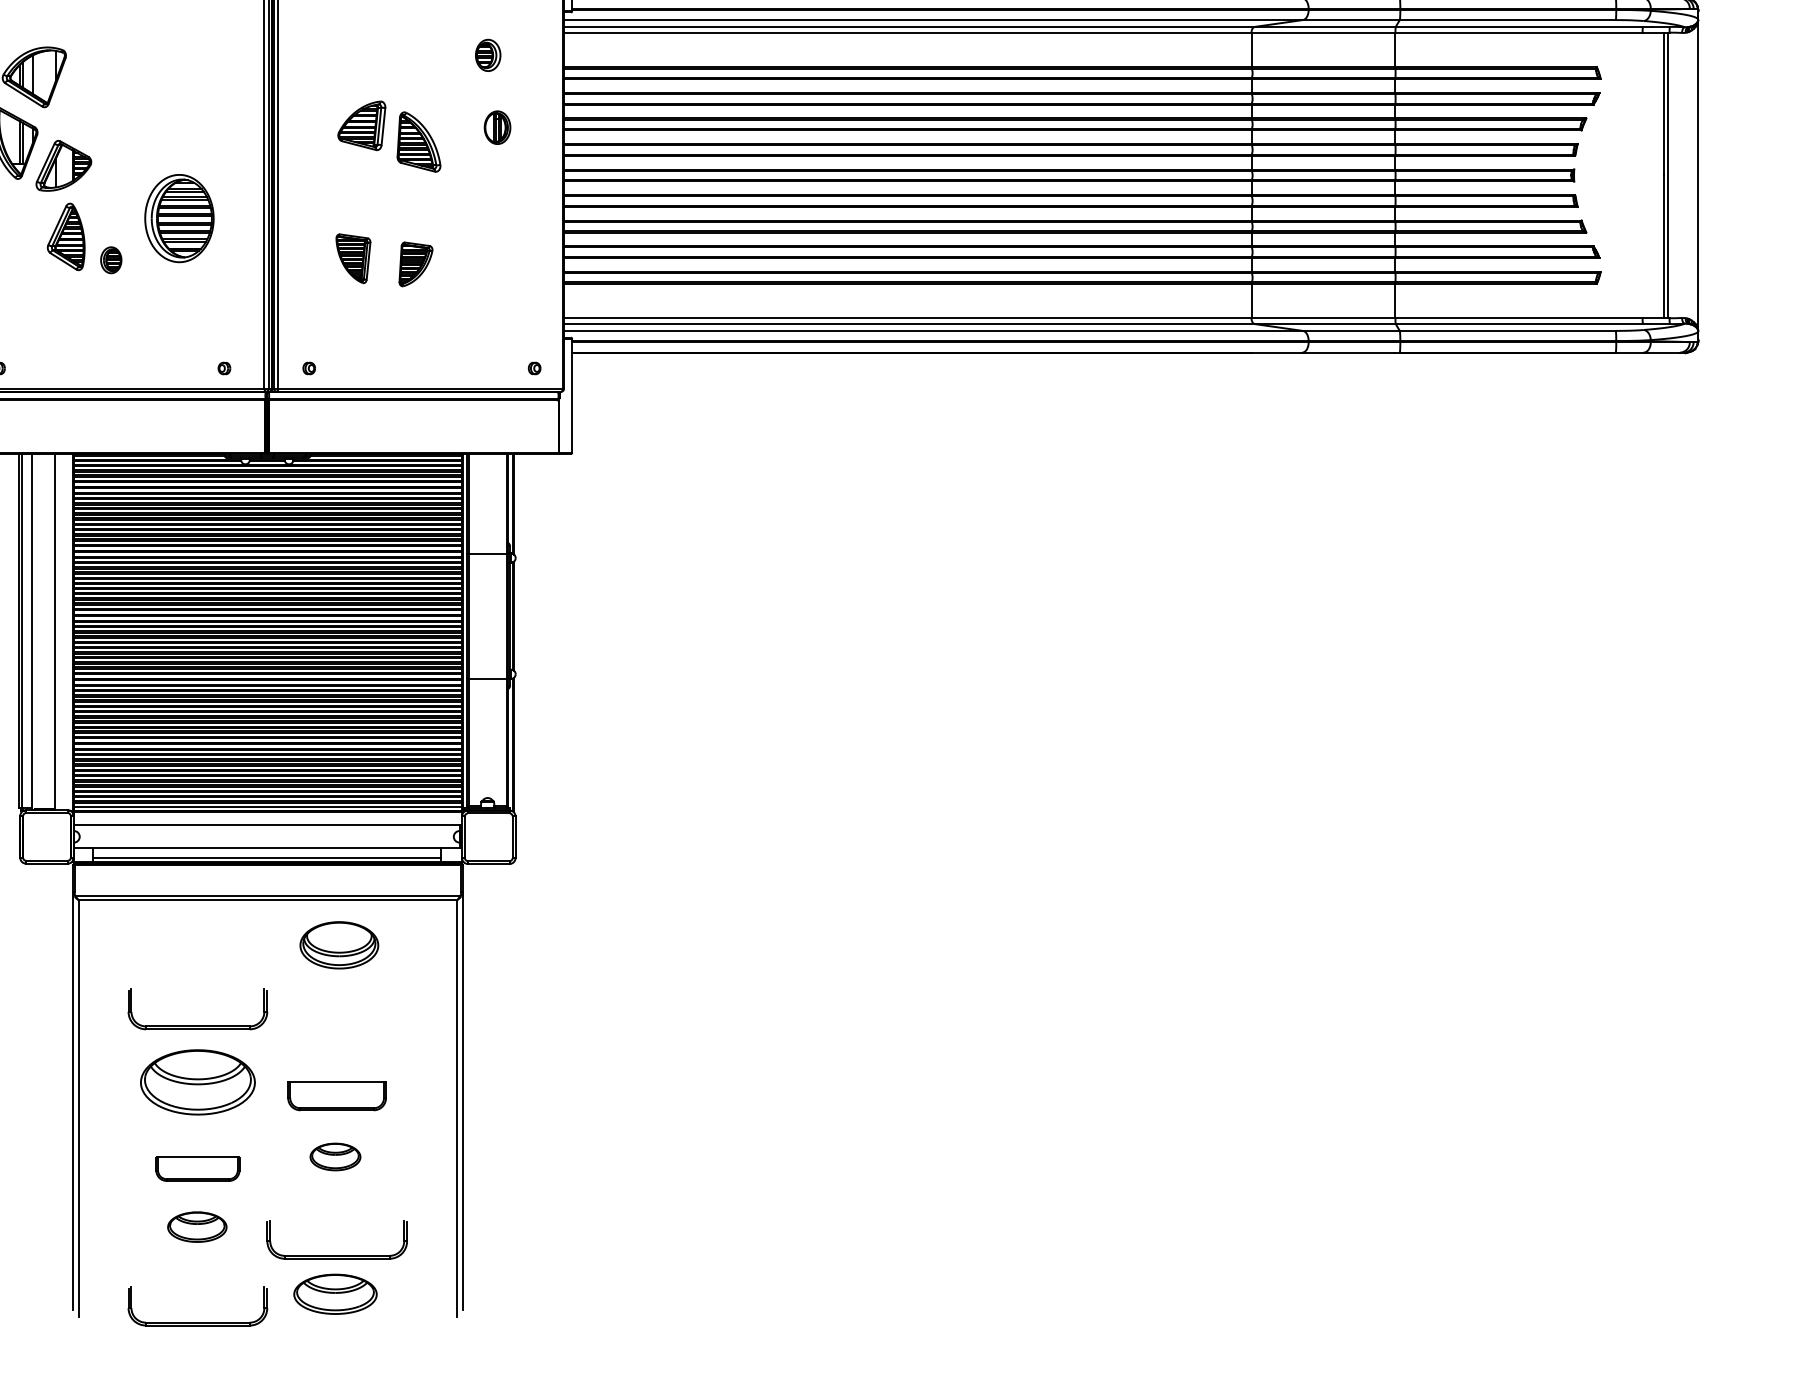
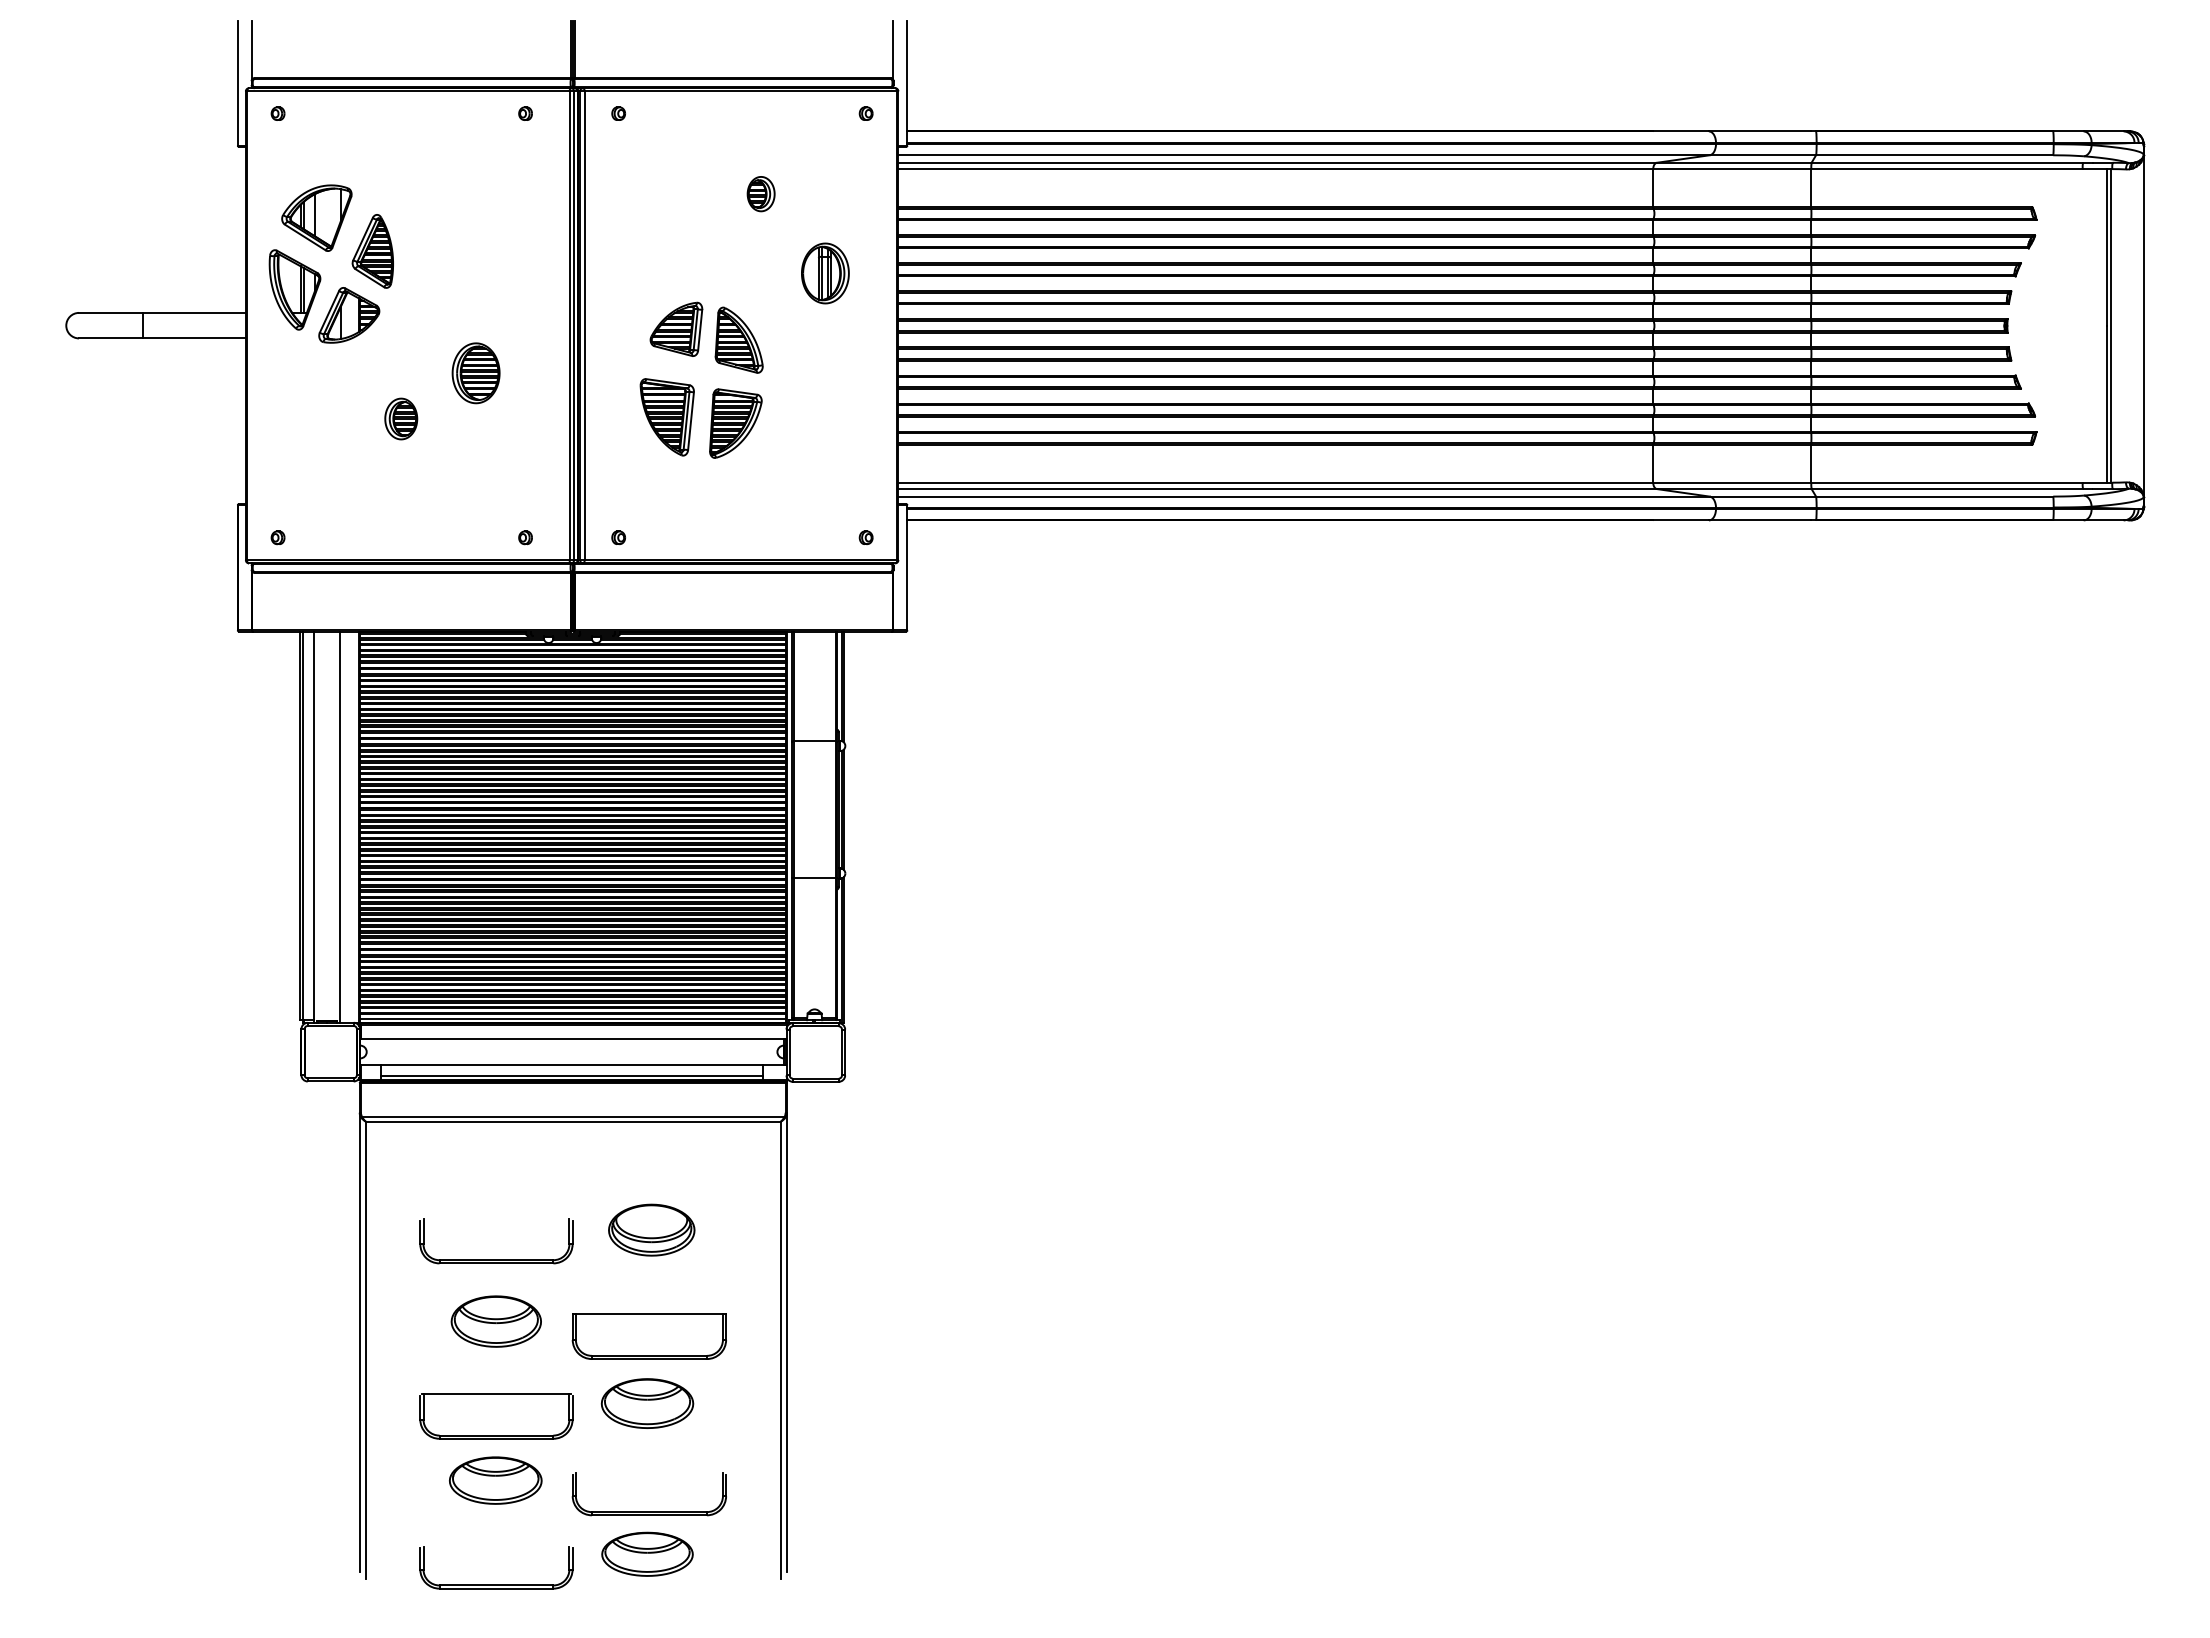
part: (487, 55) -> (760, 194), moved
part: (361, 125) -> (676, 328), moved
part: (497, 127) -> (825, 273), size x1.67
part: (418, 141) -> (738, 339), moved
part: (178, 218) -> (475, 373), size x0.62
part: (65, 237) -> (372, 251), moved
part: (352, 258) -> (666, 417), size x1.43
part: (111, 259) -> (401, 418), size x1.43
part: (415, 264) -> (735, 423), size x1.43
part: (339, 944) -> (651, 1229), moved
part: (197, 1082) -> (495, 1321), size x0.71
part: (336, 1095) -> (648, 1336), size x1.43
part: (335, 1156) -> (647, 1403), size x1.67
part: (197, 1168) -> (496, 1416), size x1.67
part: (197, 1227) -> (495, 1480), size x1.43

